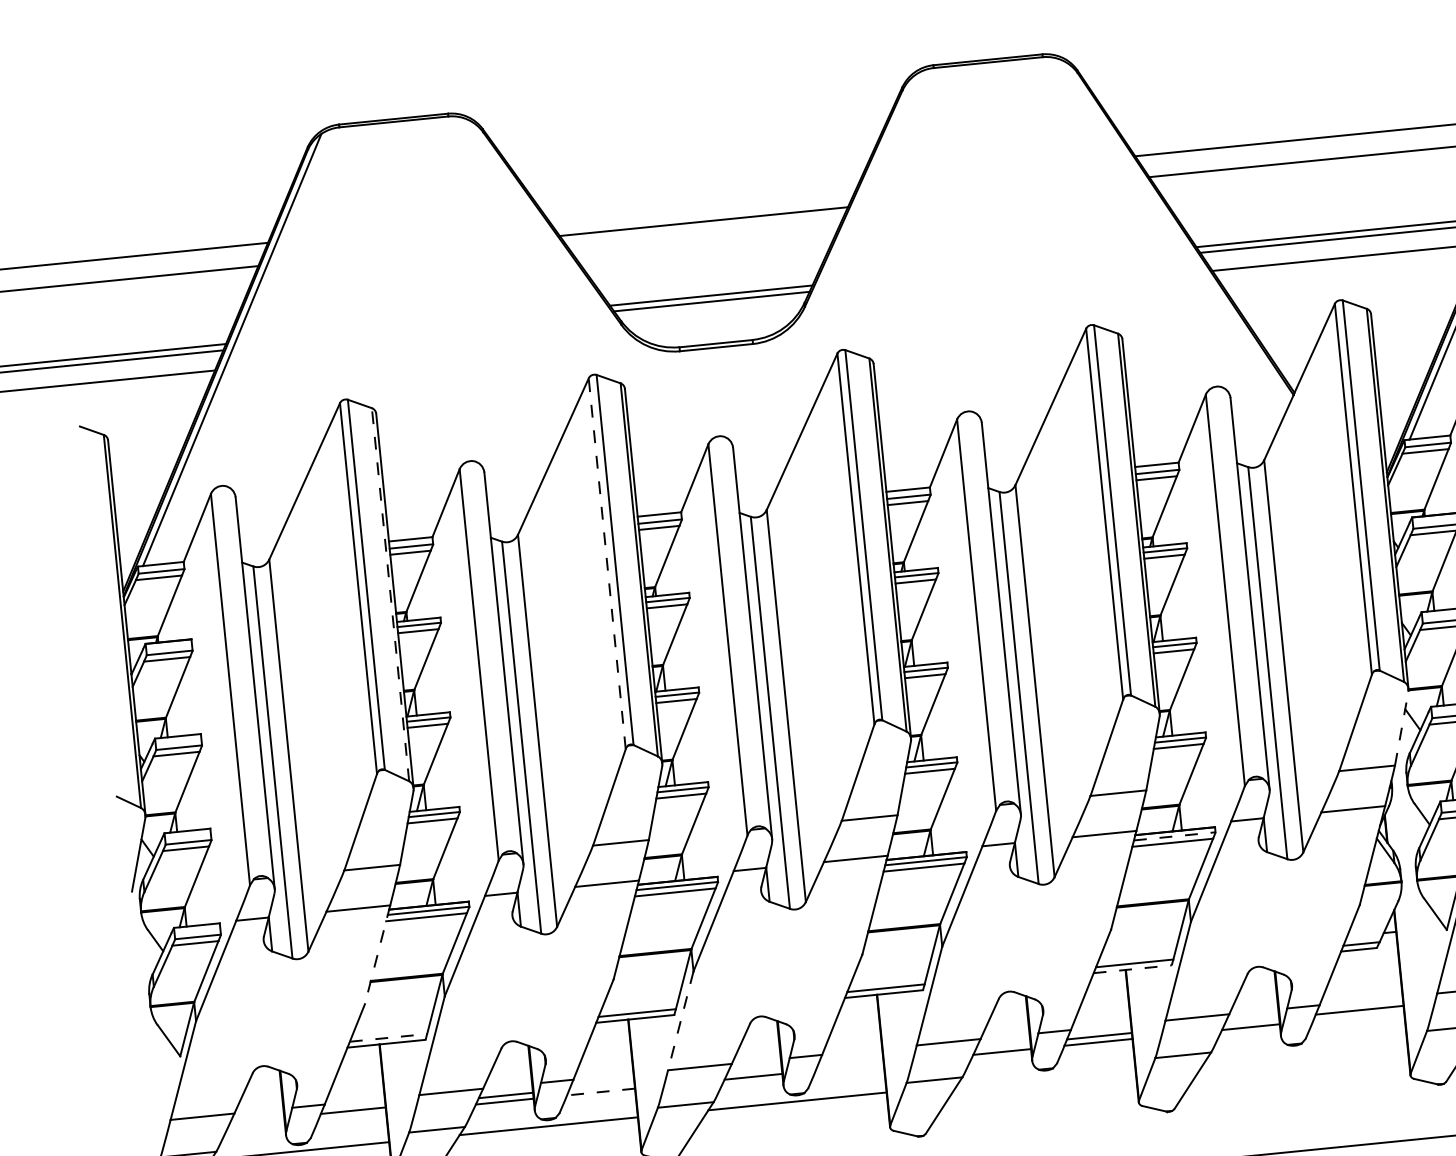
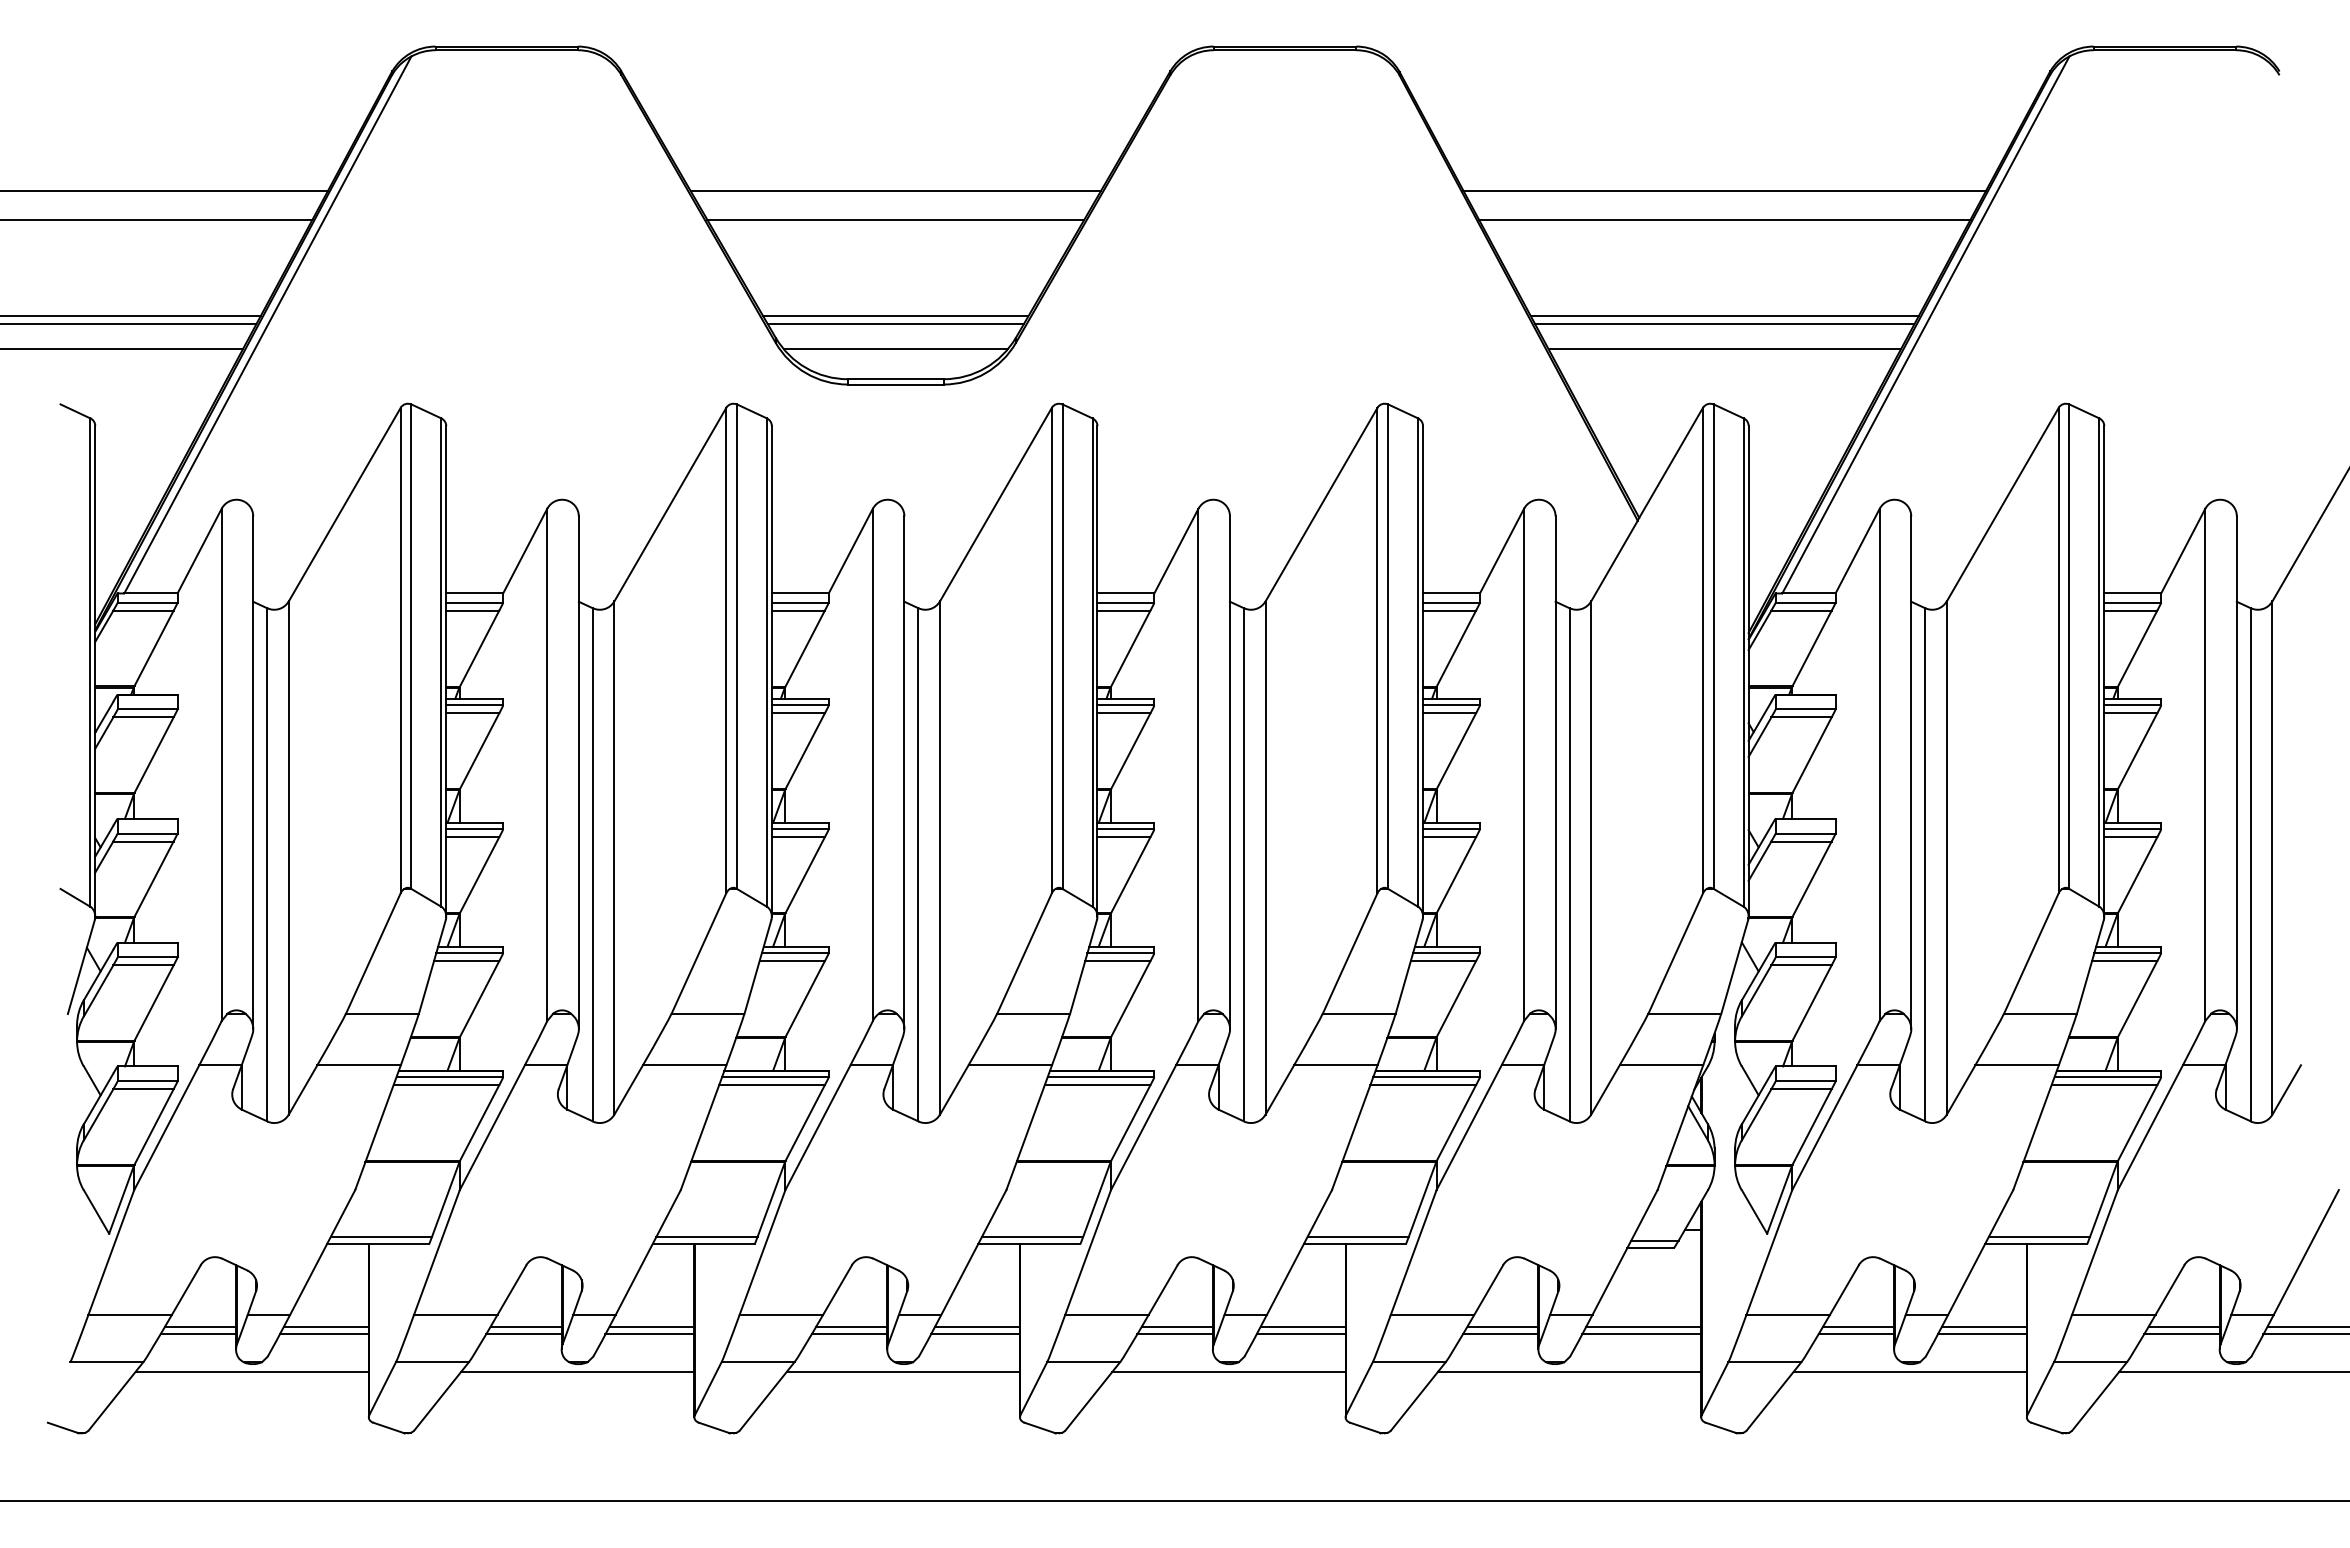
line: (701, 199) -> (895, 190), added
line: (713, 320) -> (895, 349), added
line: (607, 563) -> (726, 650), dashed -> solid
line: (390, 594) -> (441, 662), dashed -> solid
line: (1401, 729) -> (1734, 967), dashed -> solid
line: (1175, 836) -> (1427, 1077), dashed -> solid
line: (377, 955) -> (377, 1128), dashed -> solid
line: (1133, 969) -> (1355, 1244), dashed -> solid
line: (1358, 1016) -> (1641, 1334), added
line: (1251, 1020) -> (1502, 1326), added
line: (680, 1021) -> (762, 1253), dashed -> solid
line: (388, 1037) -> (381, 1236), dashed -> solid
line: (1003, 1045) -> (1177, 1326), added
line: (1306, 1050) -> (1569, 1372), added
line: (850, 1060) -> (977, 1326), added
line: (849, 1067) -> (974, 1334), added
line: (754, 1070) -> (851, 1326), added
line: (1045, 1076) -> (1228, 1372), added
line: (601, 1085) -> (651, 1326), added
line: (600, 1092) -> (649, 1334), dashed -> solid
line: (351, 1116) -> (323, 1334), added
line: (257, 1120) -> (200, 1326), added
line: (256, 1126) -> (198, 1334), added

